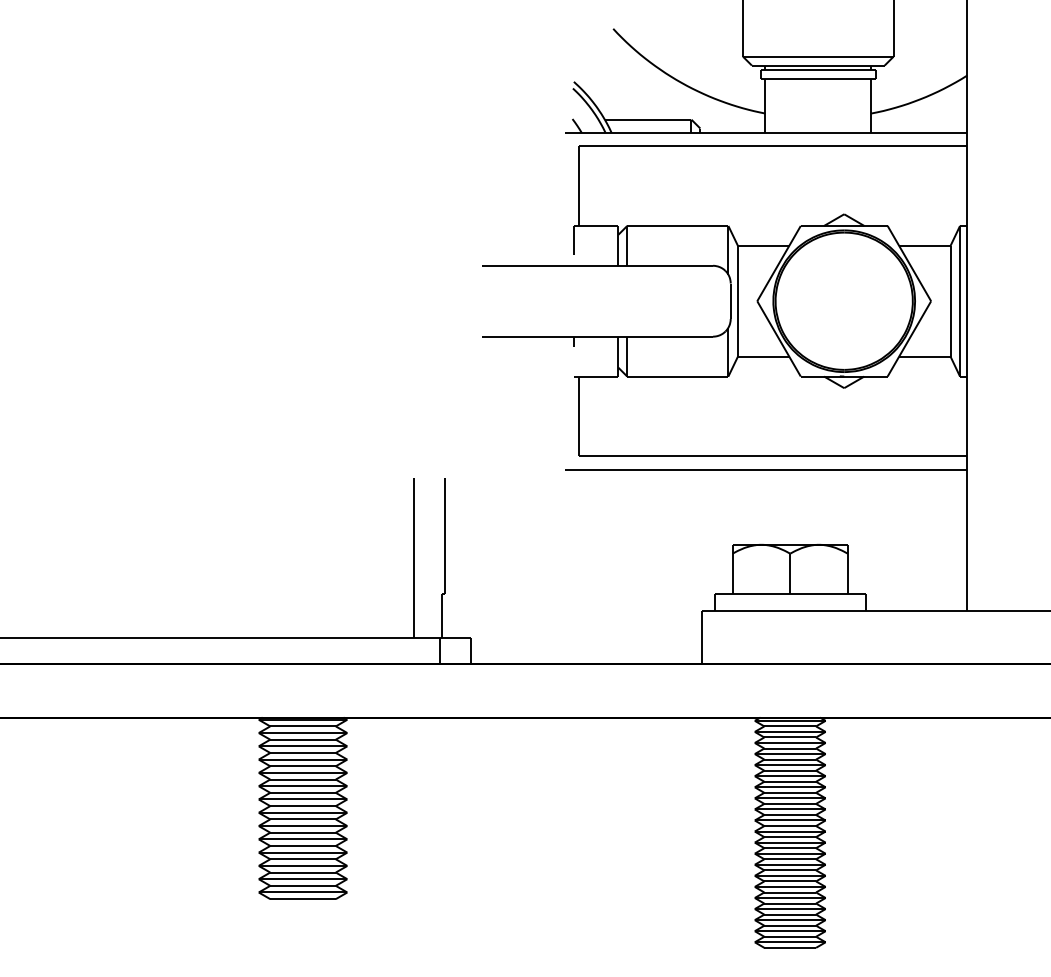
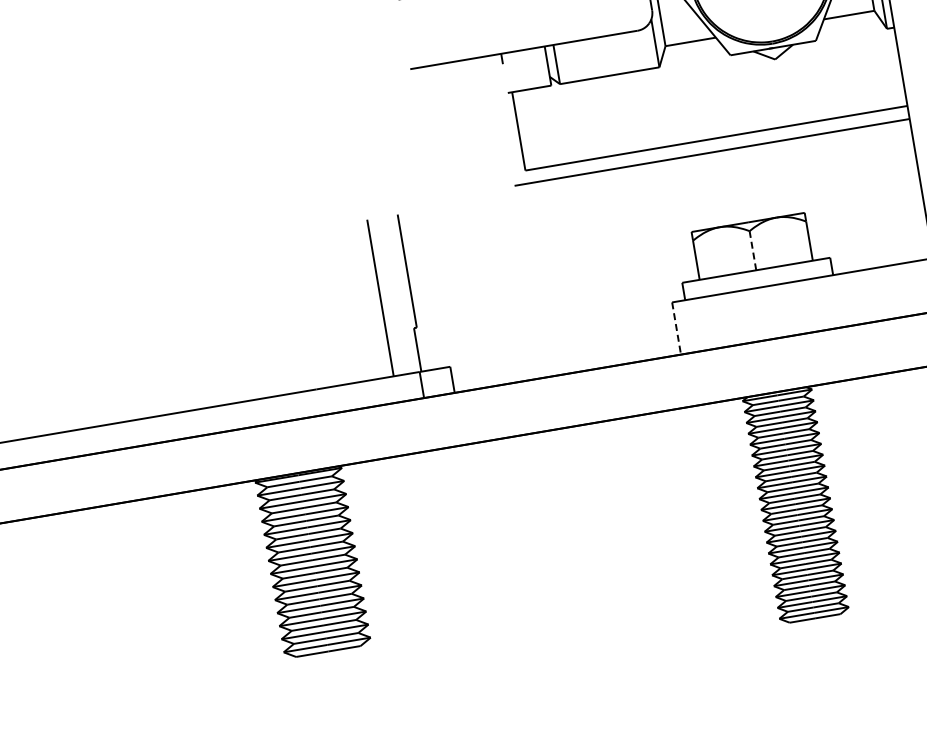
line: (790, 573) -> (753, 250), solid -> dashed
line: (701, 637) -> (676, 328), solid -> dashed

